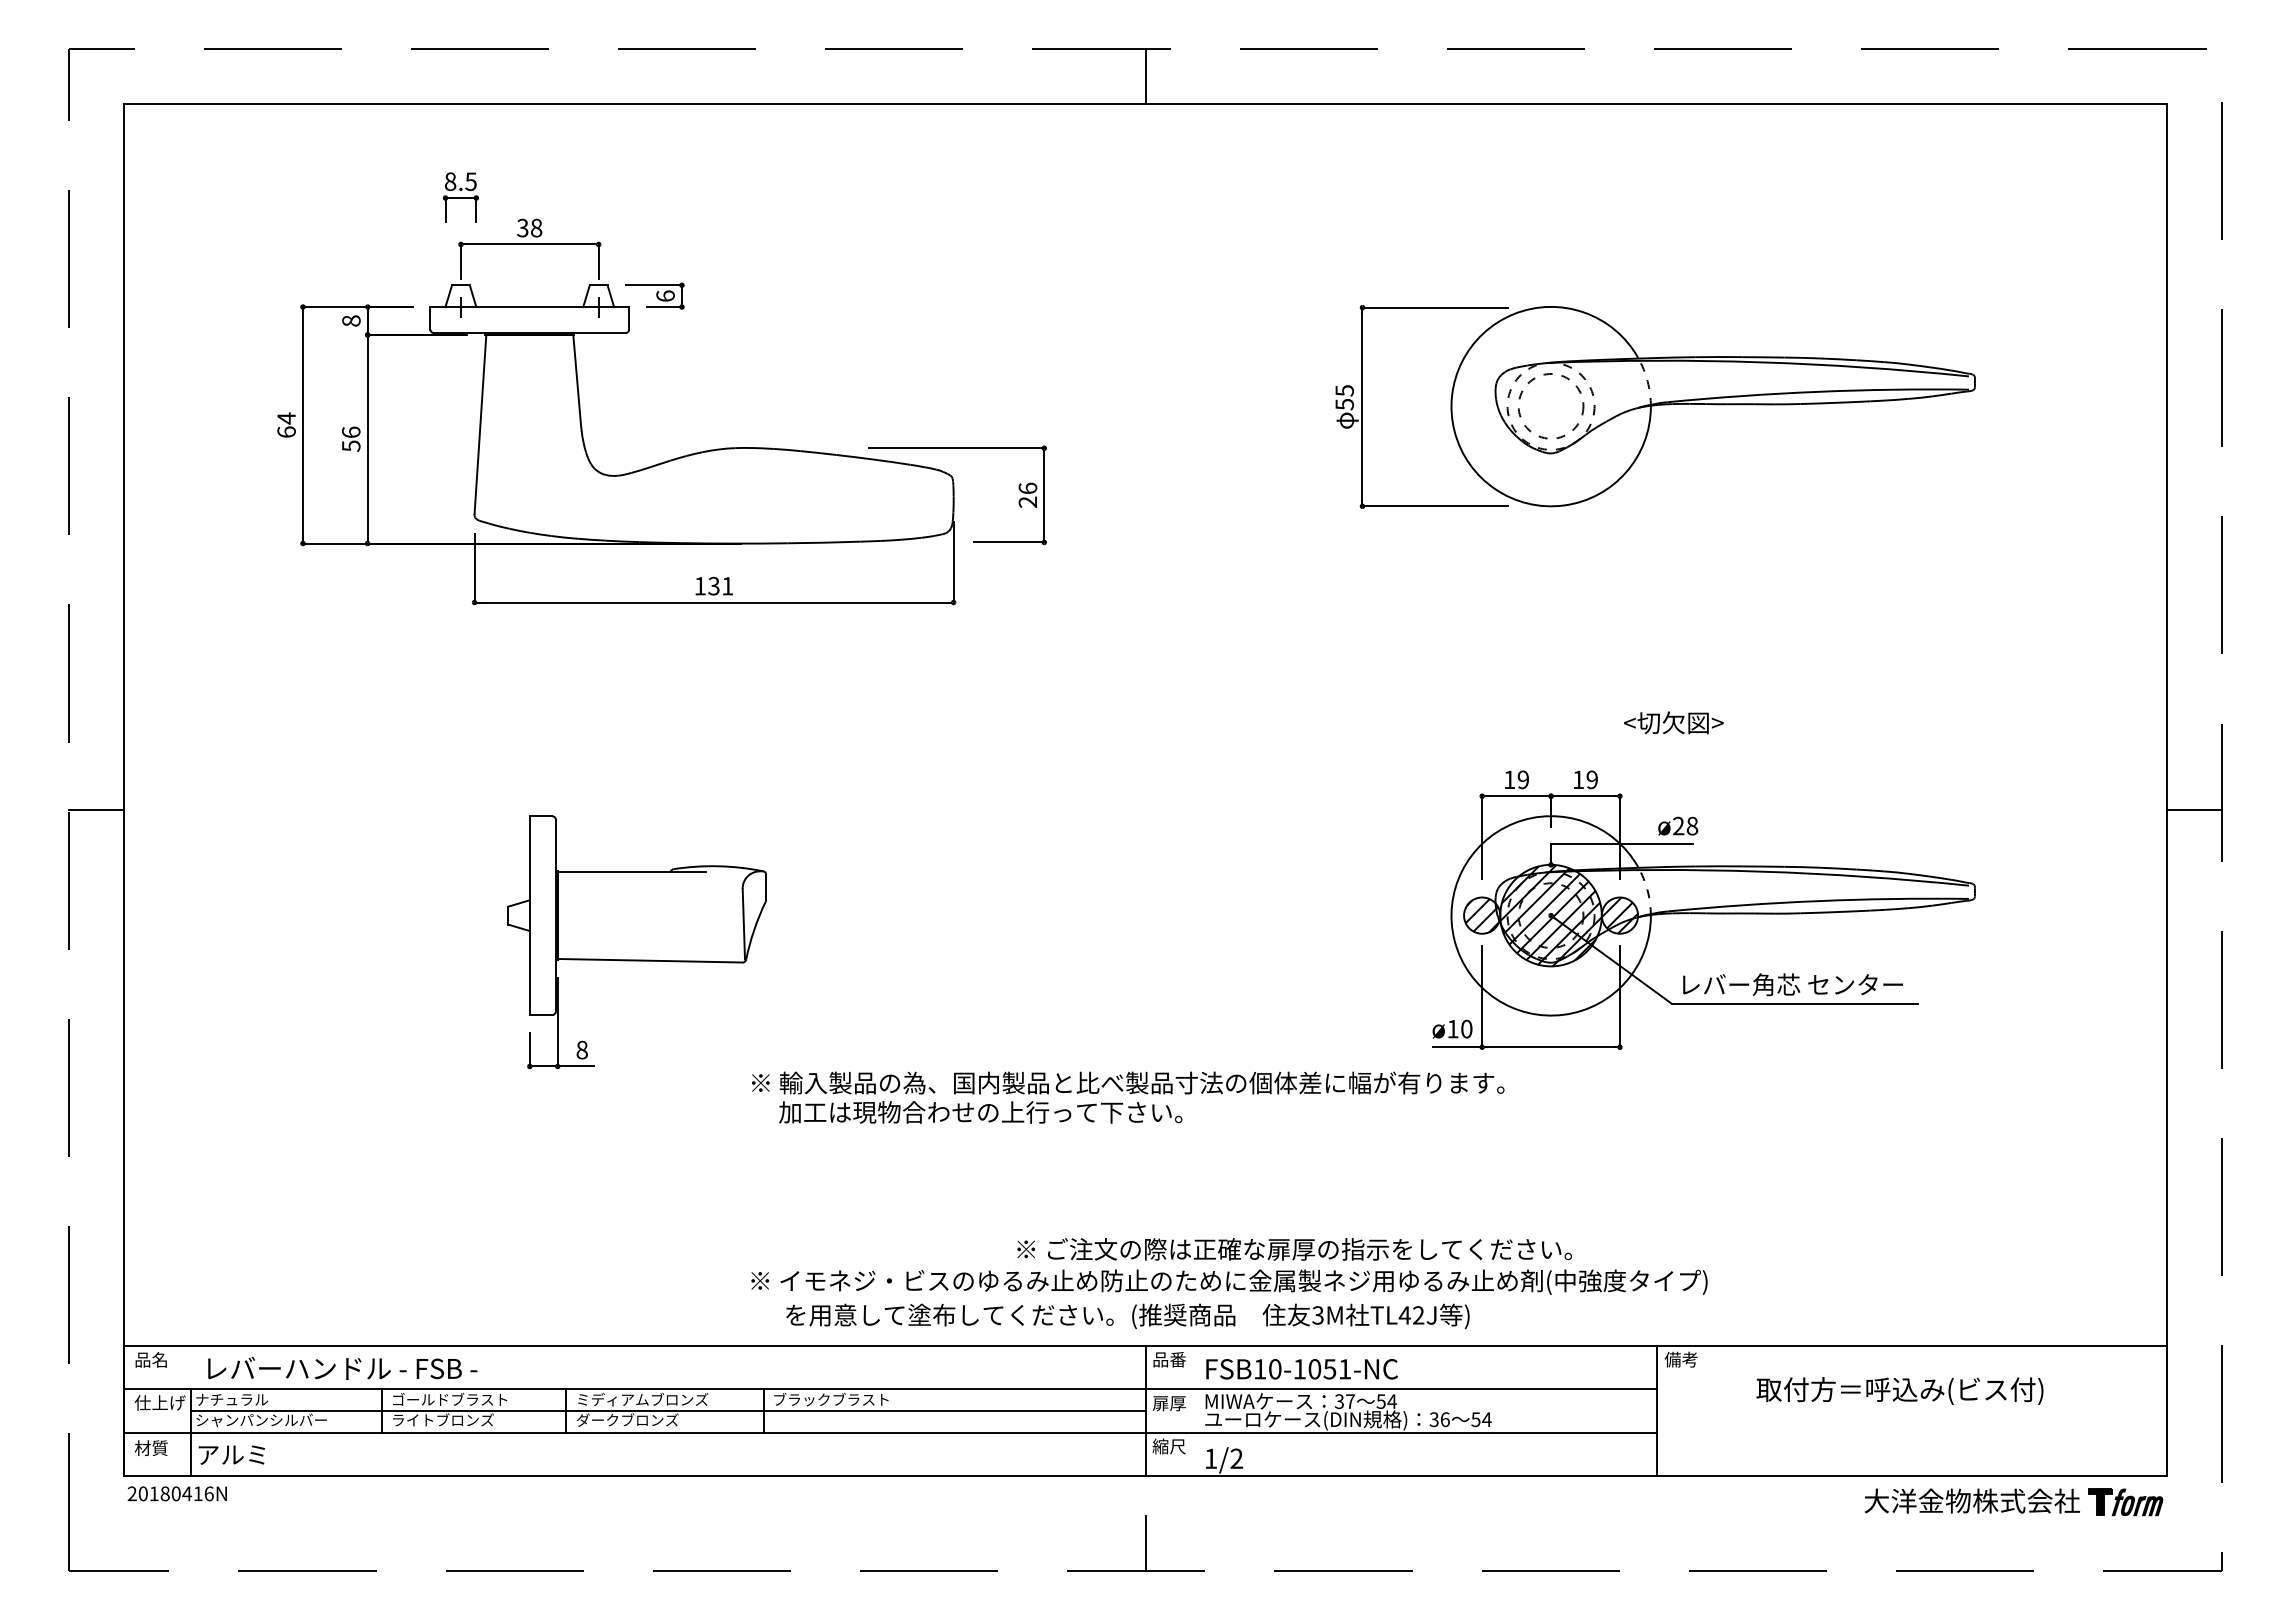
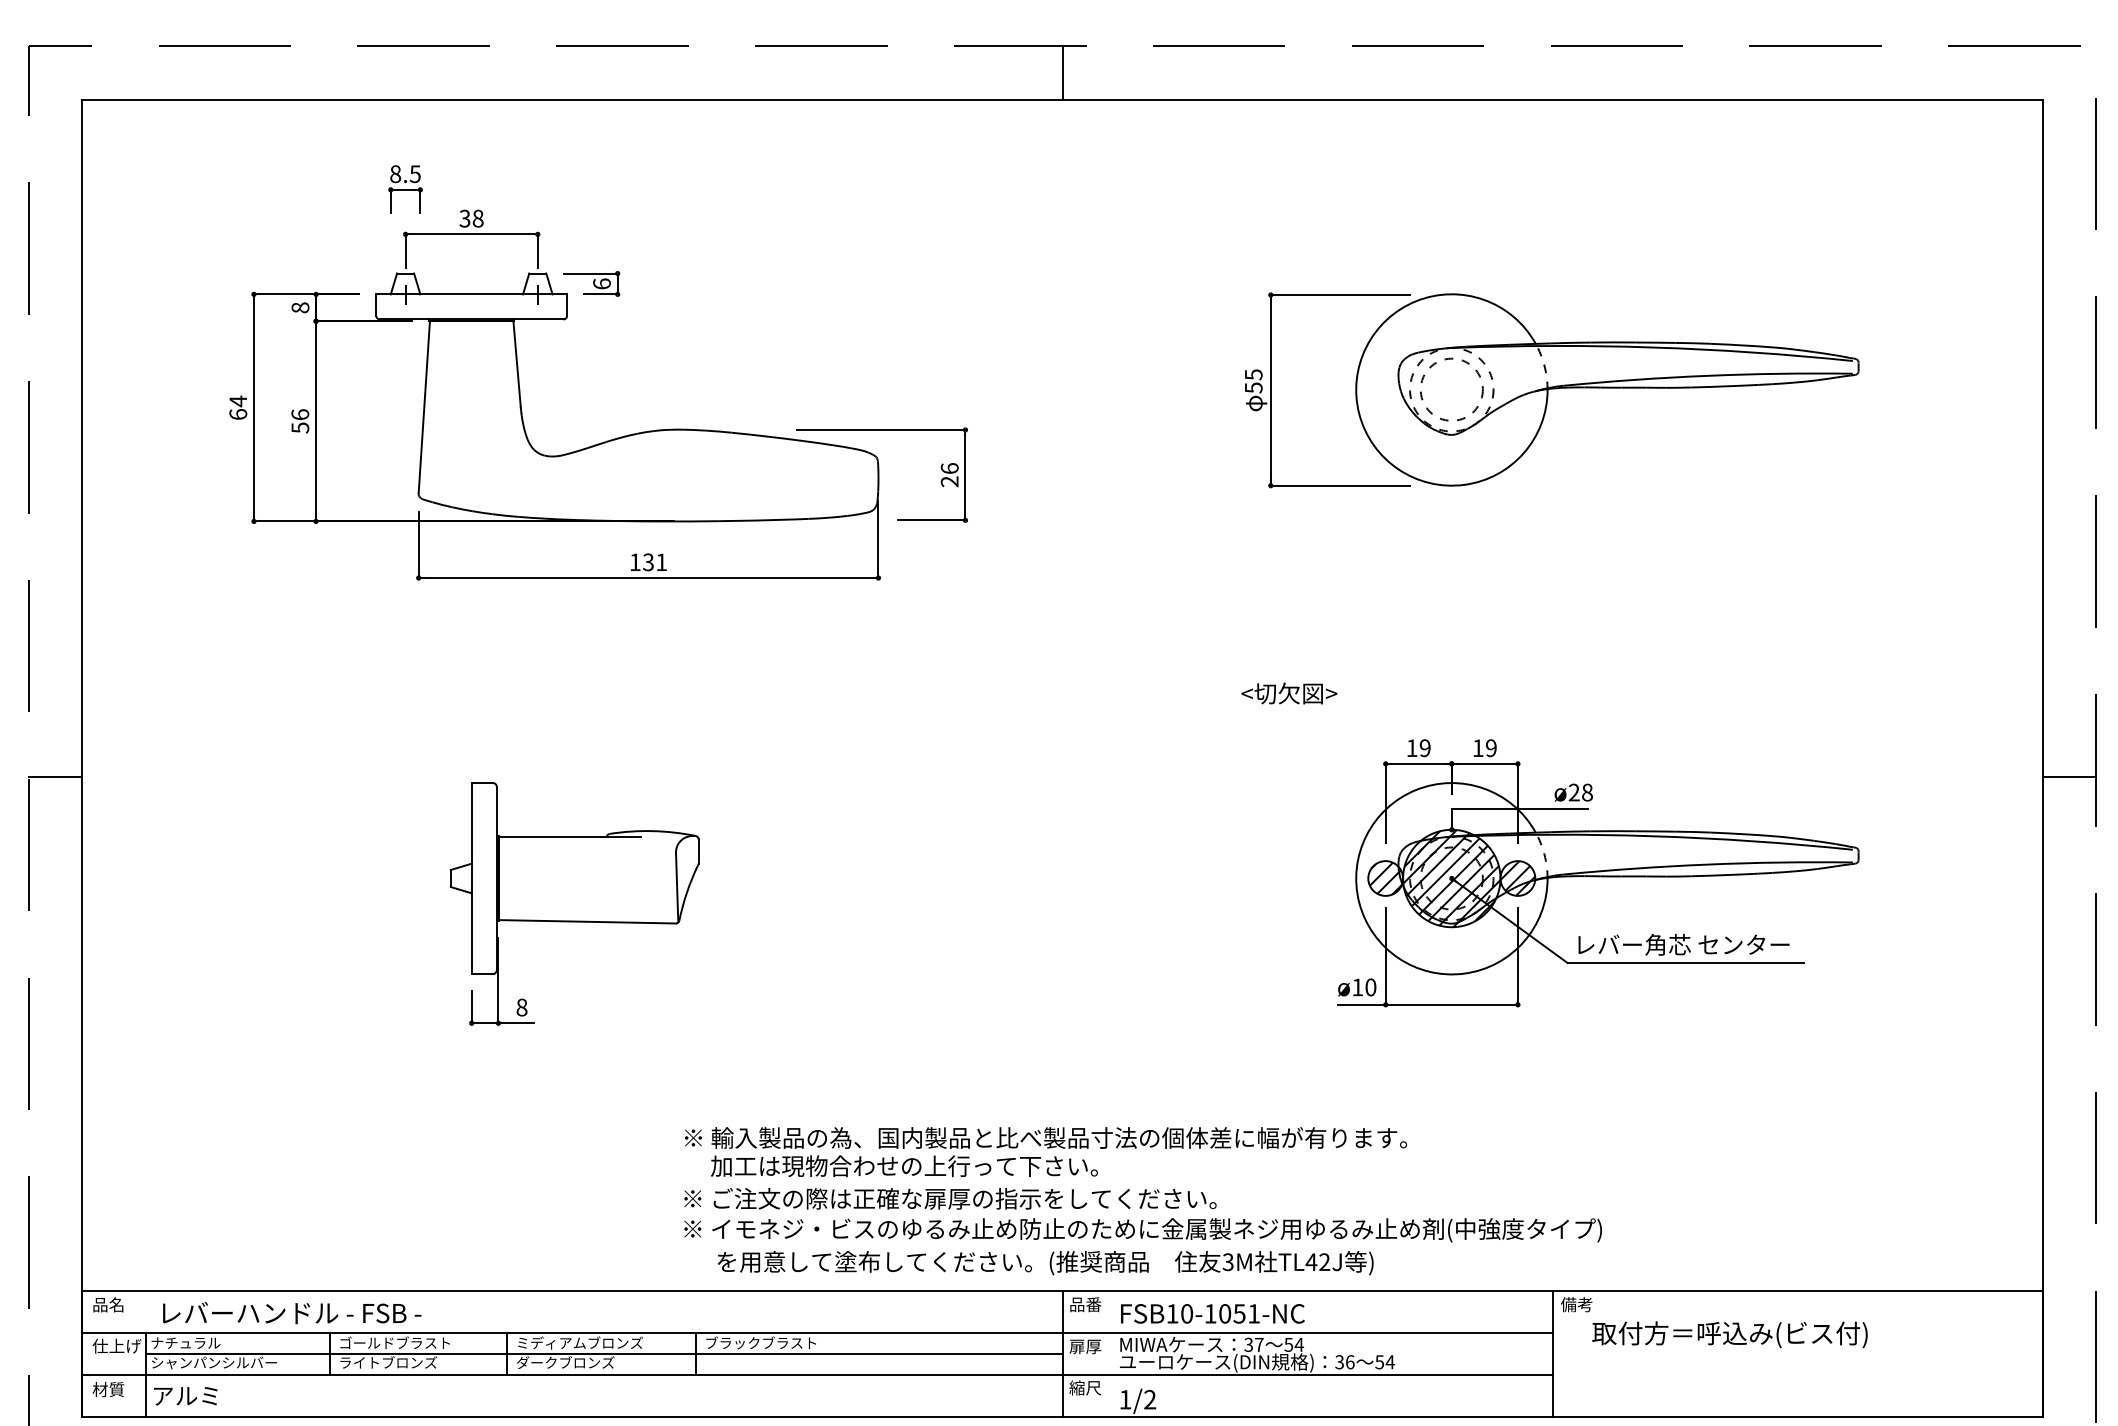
text: (1673, 722) -> (1289, 693), moved
text: (1128, 1097) -> (1046, 1151), moved
text: (1294, 1249) -> (950, 1198), moved
text: (1899, 1390) -> (1729, 1334), moved

